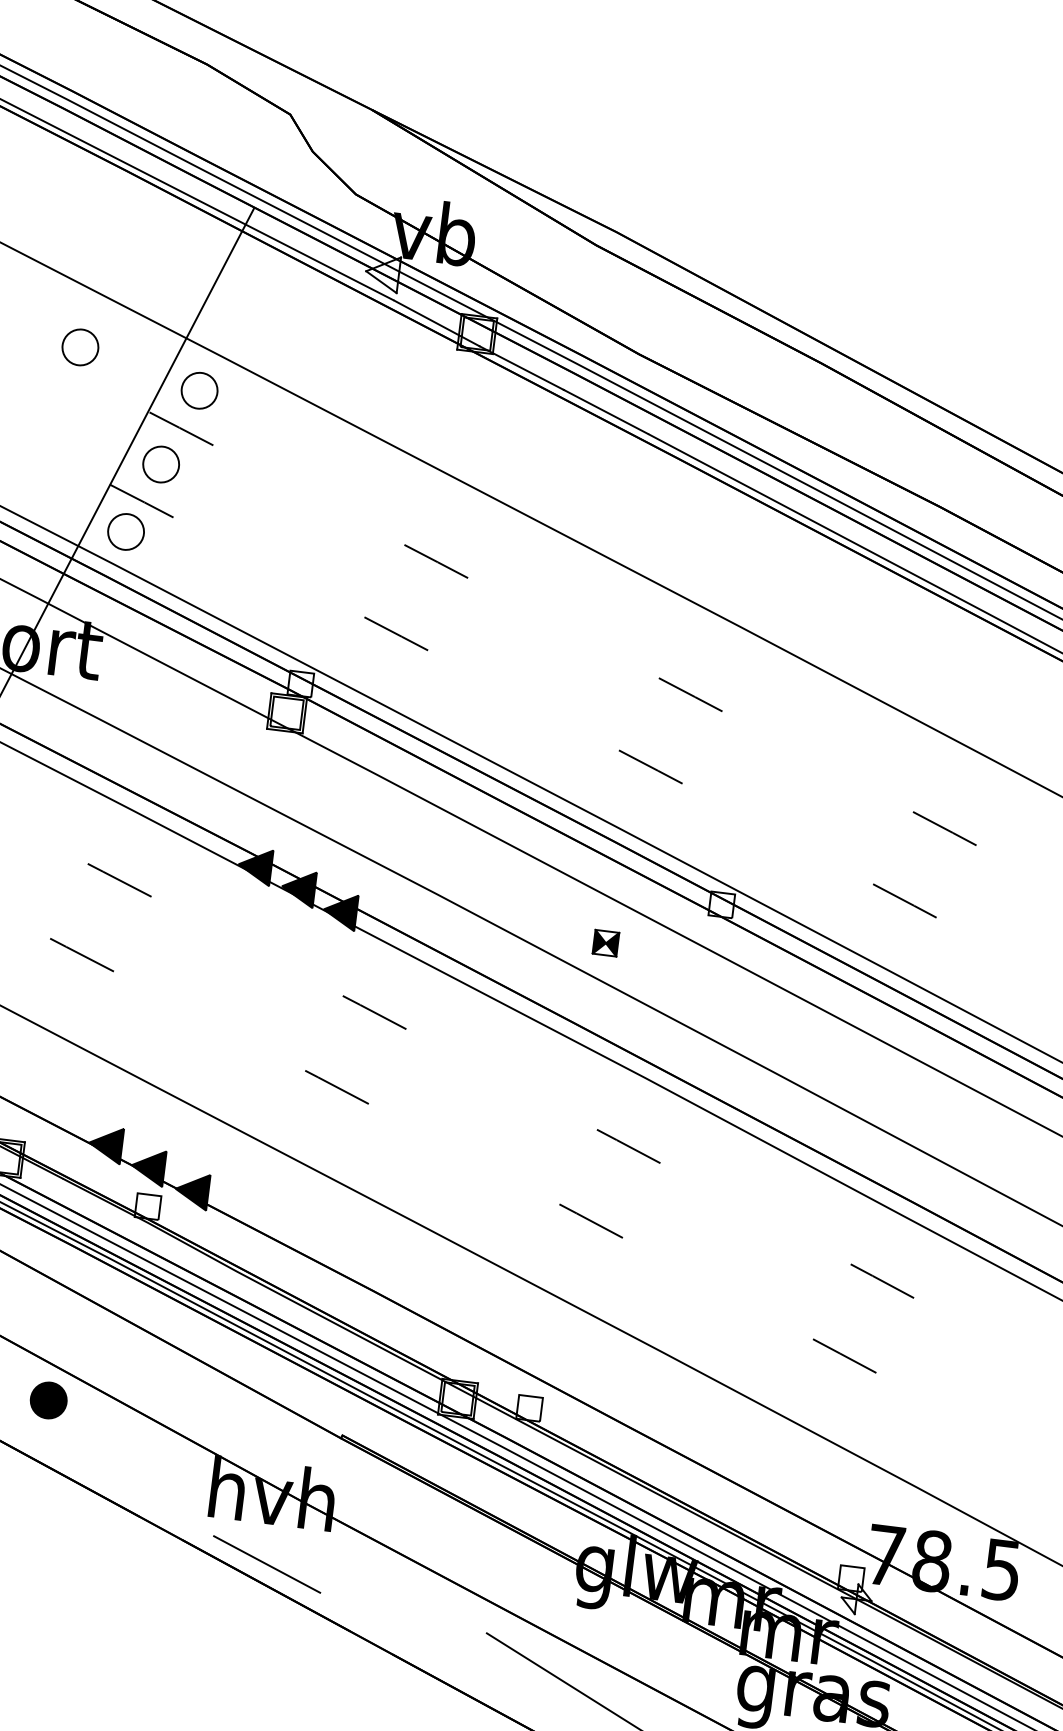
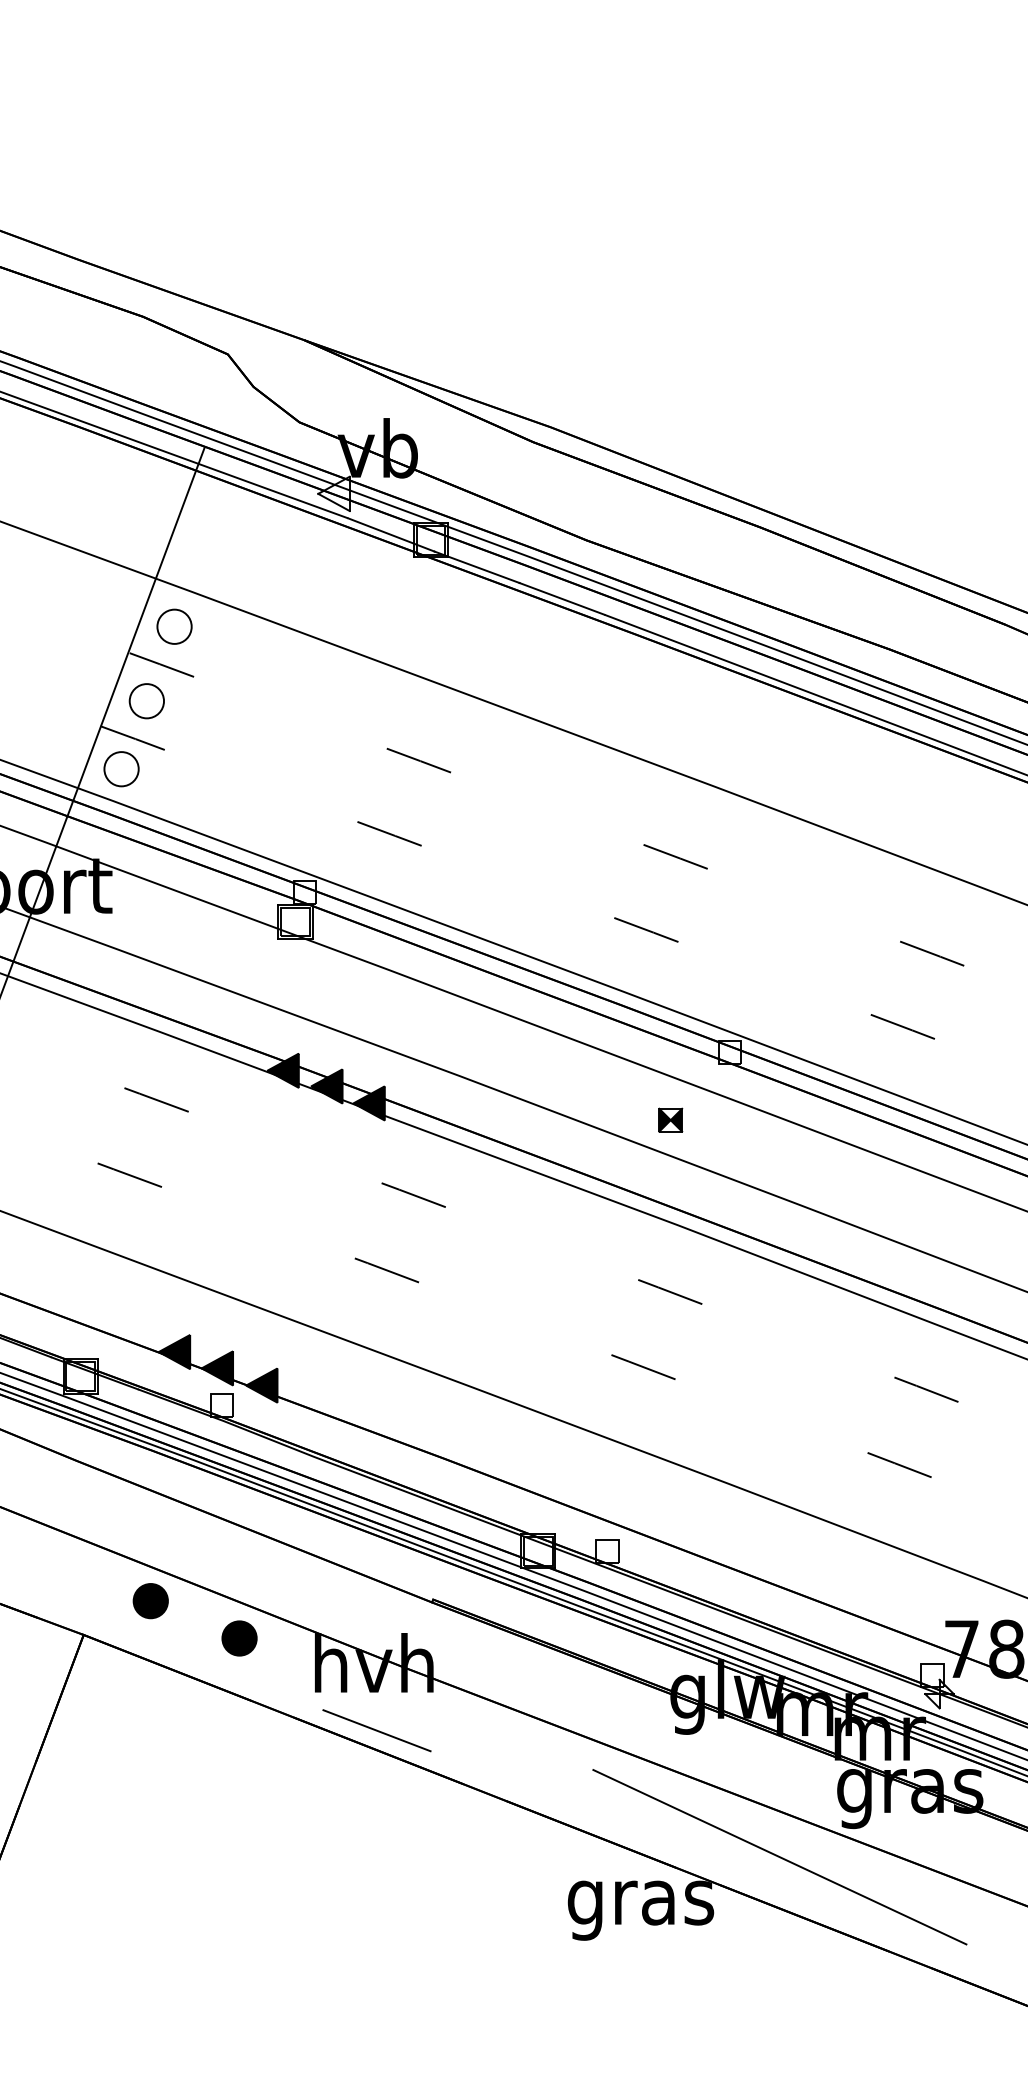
part: (80, 347) -> (56, 599), removed
part: (605, 942) -> (670, 1119), moved
part: (136, 1450) -> (239, 1638), added

